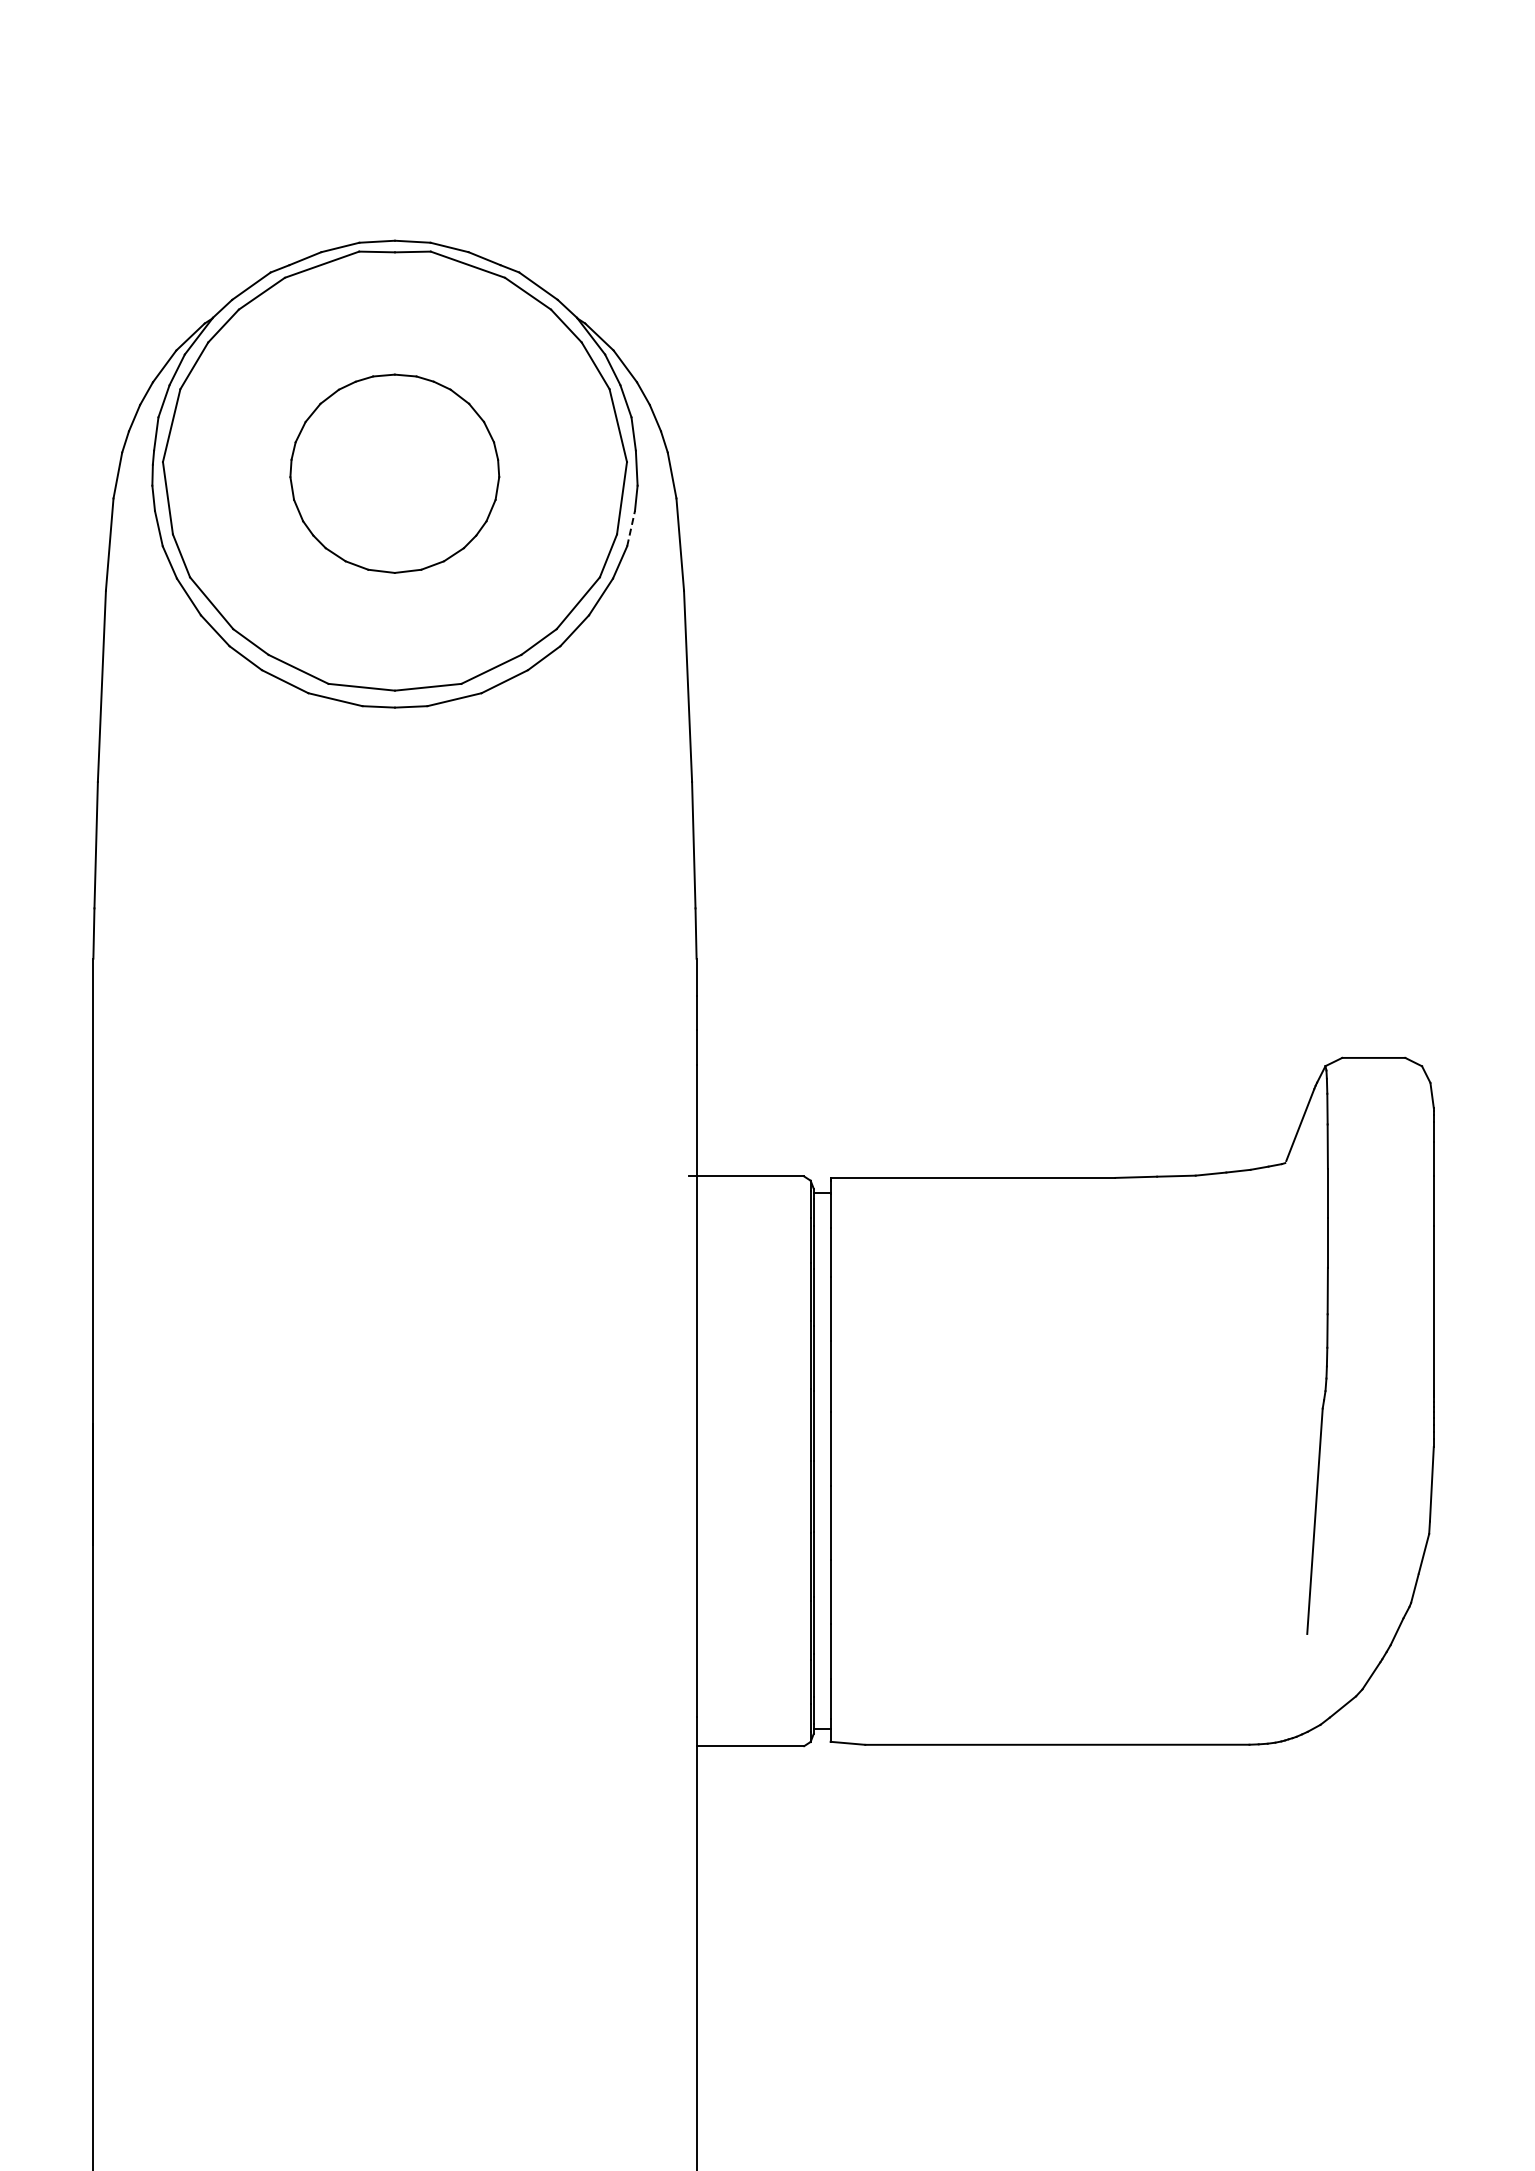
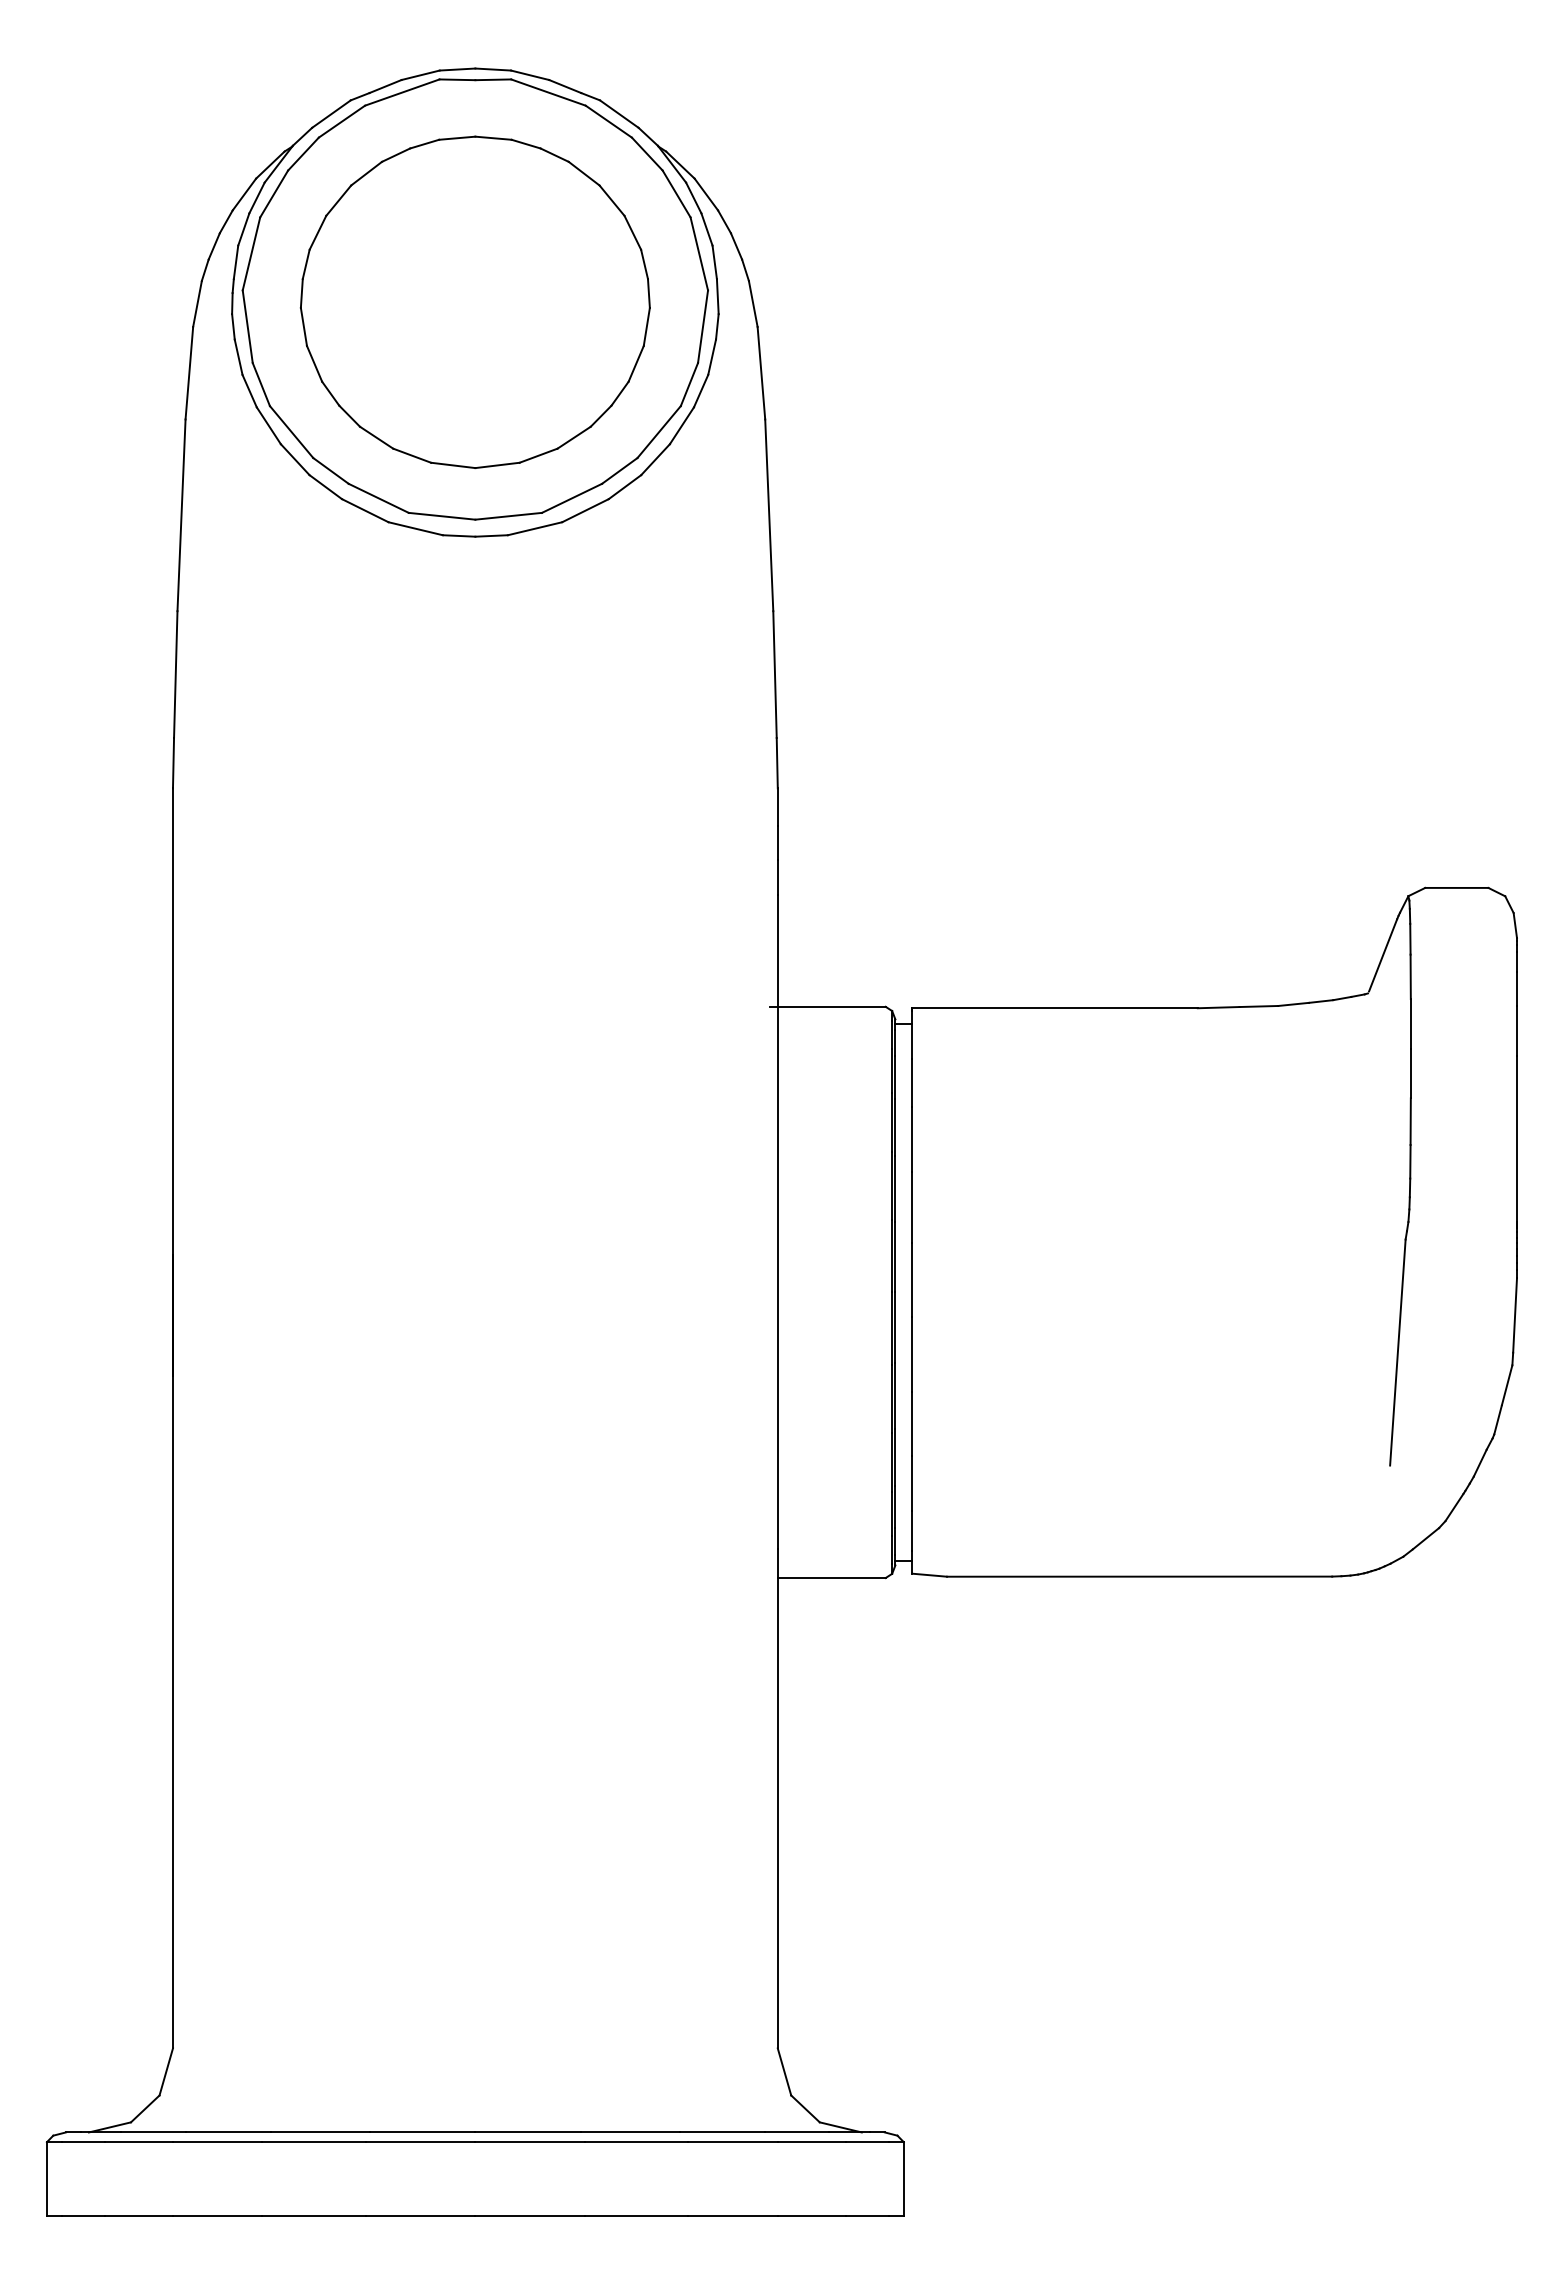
part: (394, 473) -> (474, 301), size x1.67
line: (631, 527) -> (712, 356), dashed -> solid

